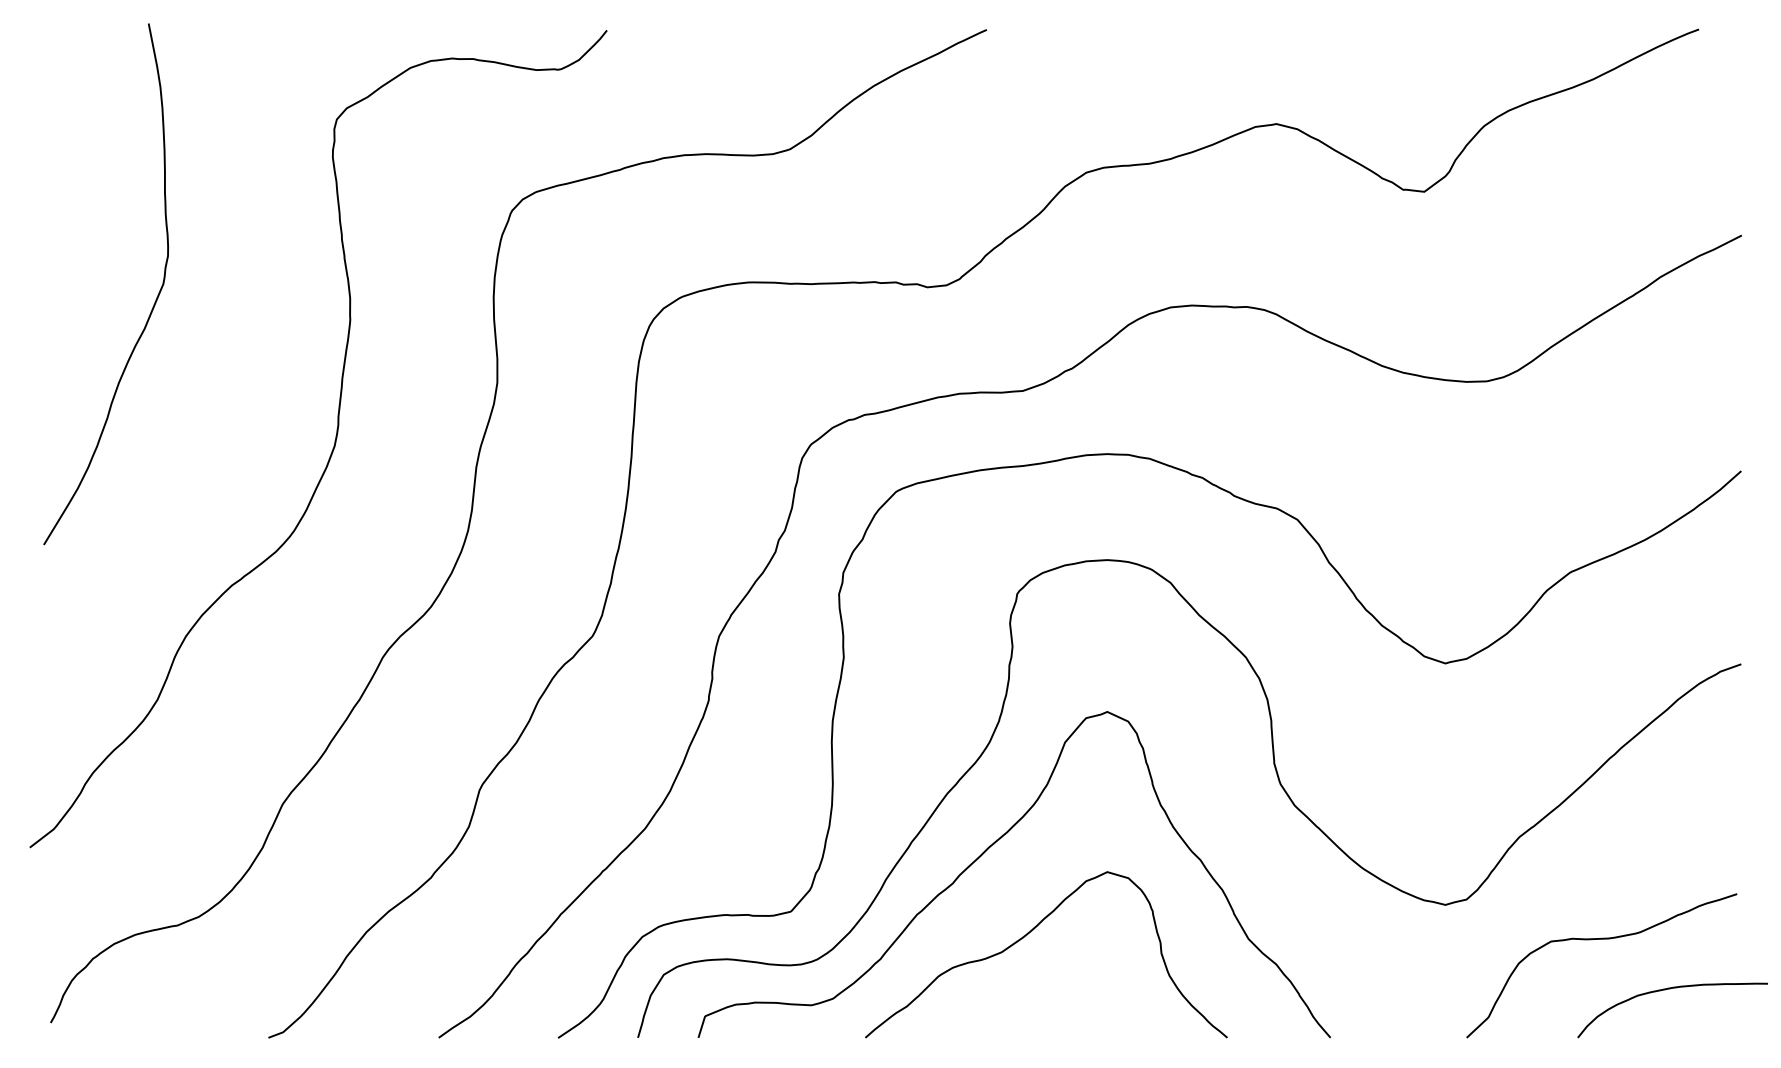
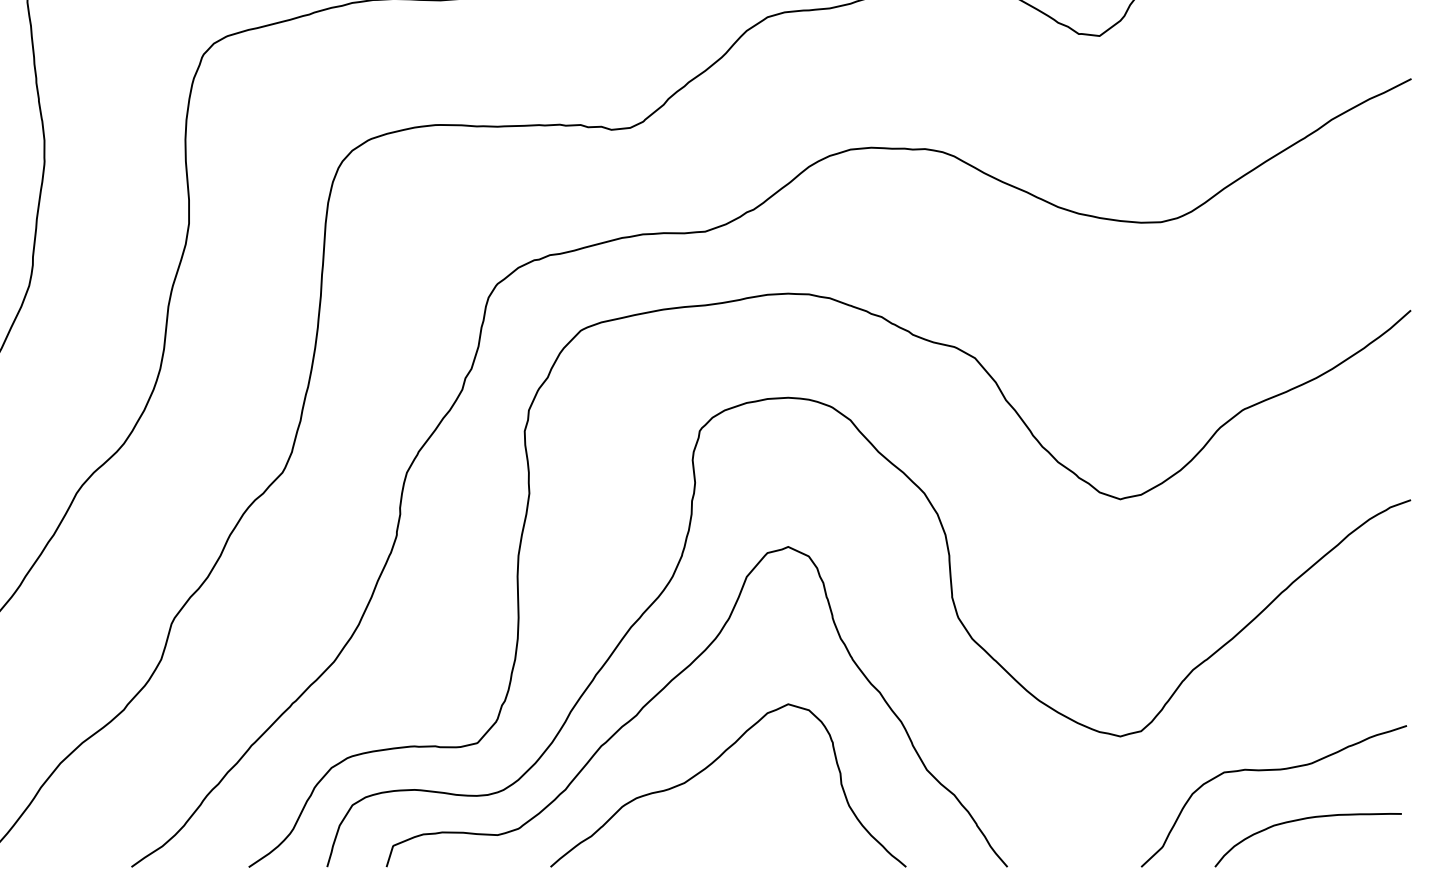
curve: (1670, 989) -> (1306, 819), moved

